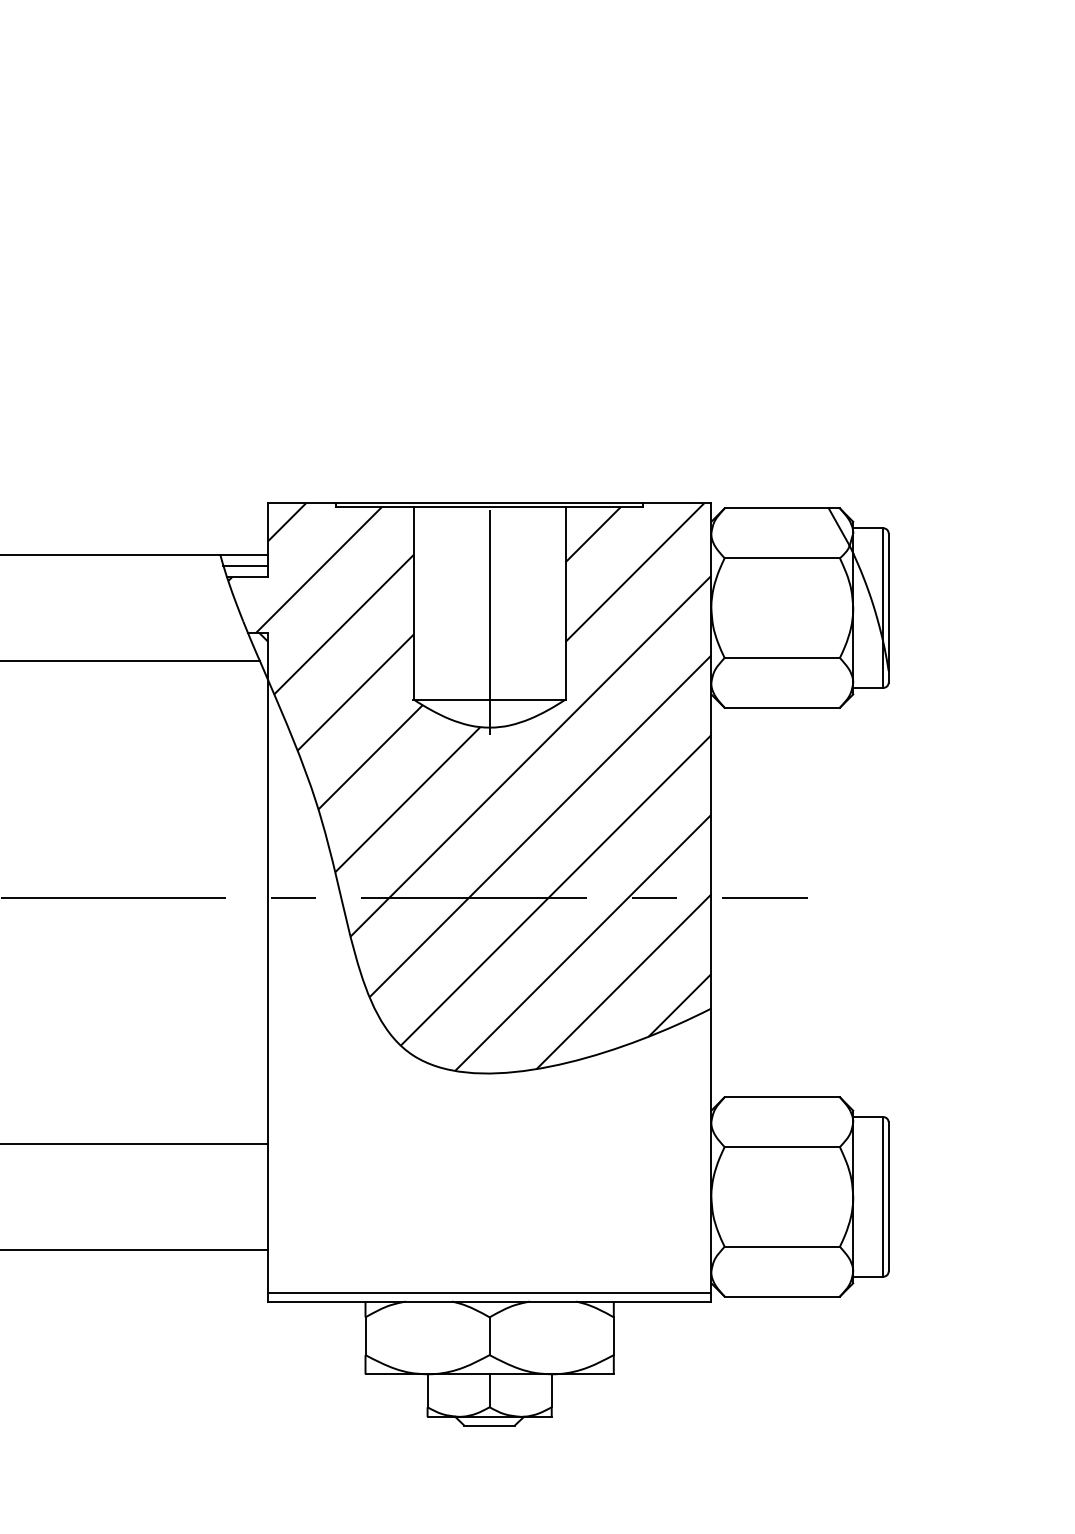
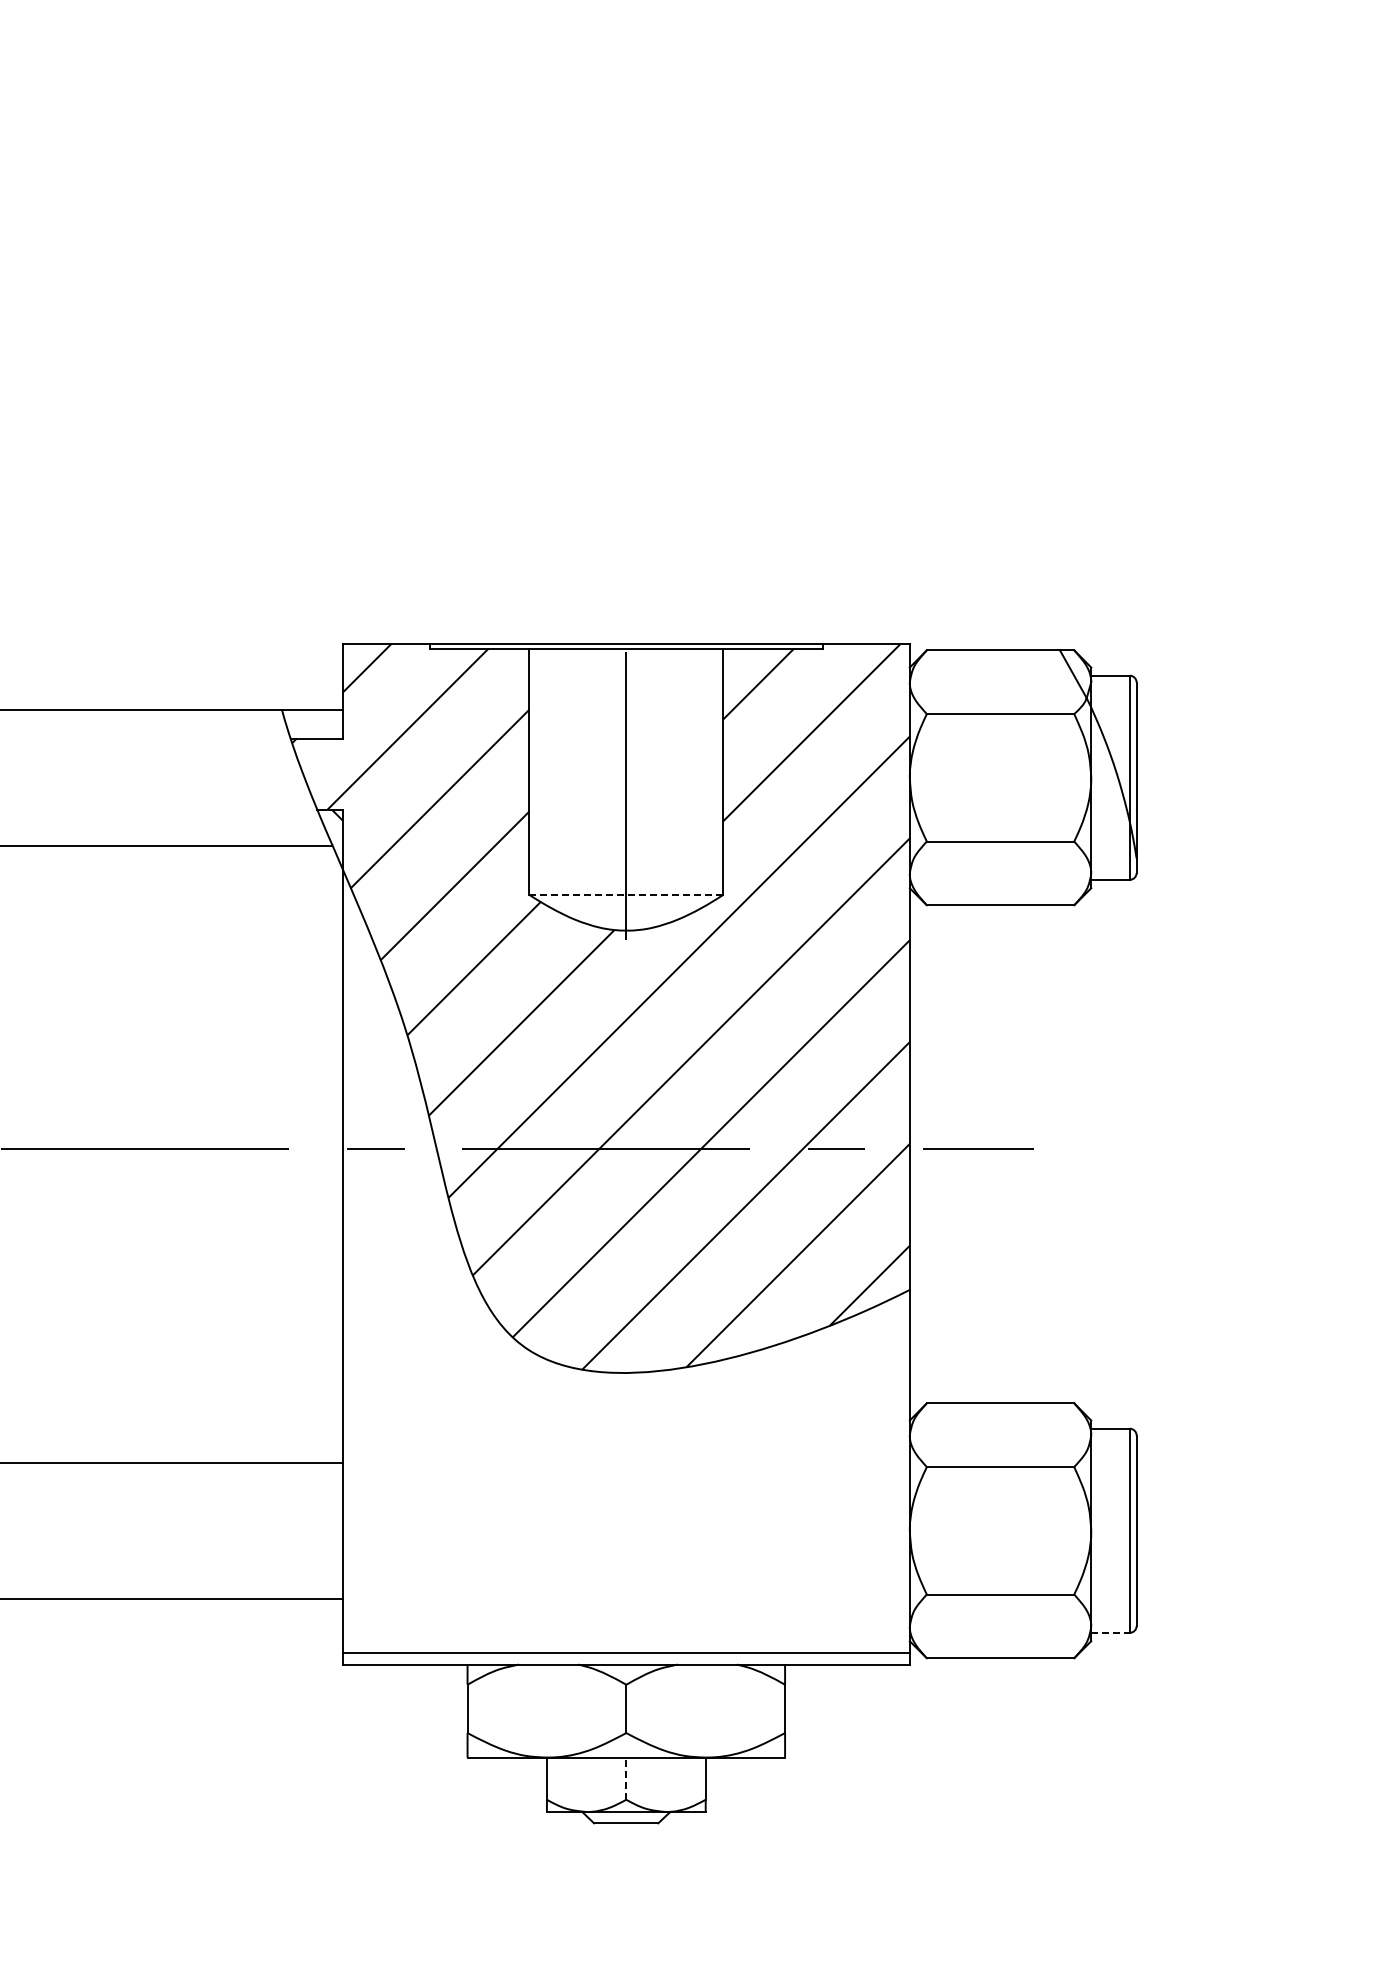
line: (245, 565) -> (313, 723), removed
line: (489, 699) -> (626, 894), solid -> dashed
line: (869, 1276) -> (1111, 1632), solid -> dashed
line: (489, 1390) -> (626, 1778), solid -> dashed

